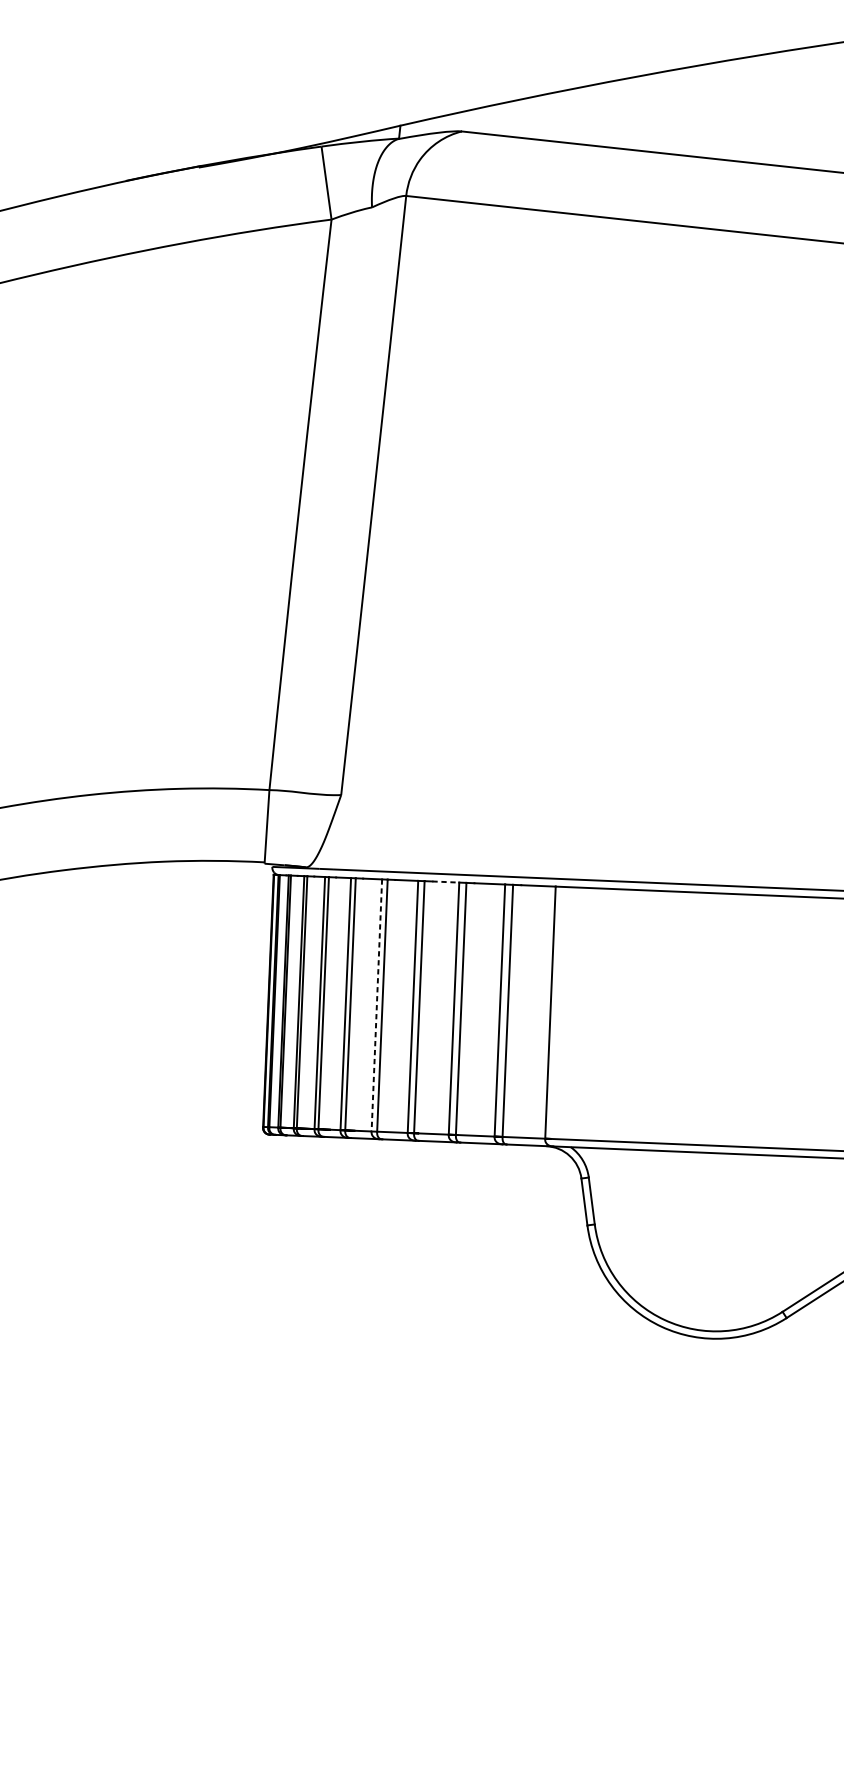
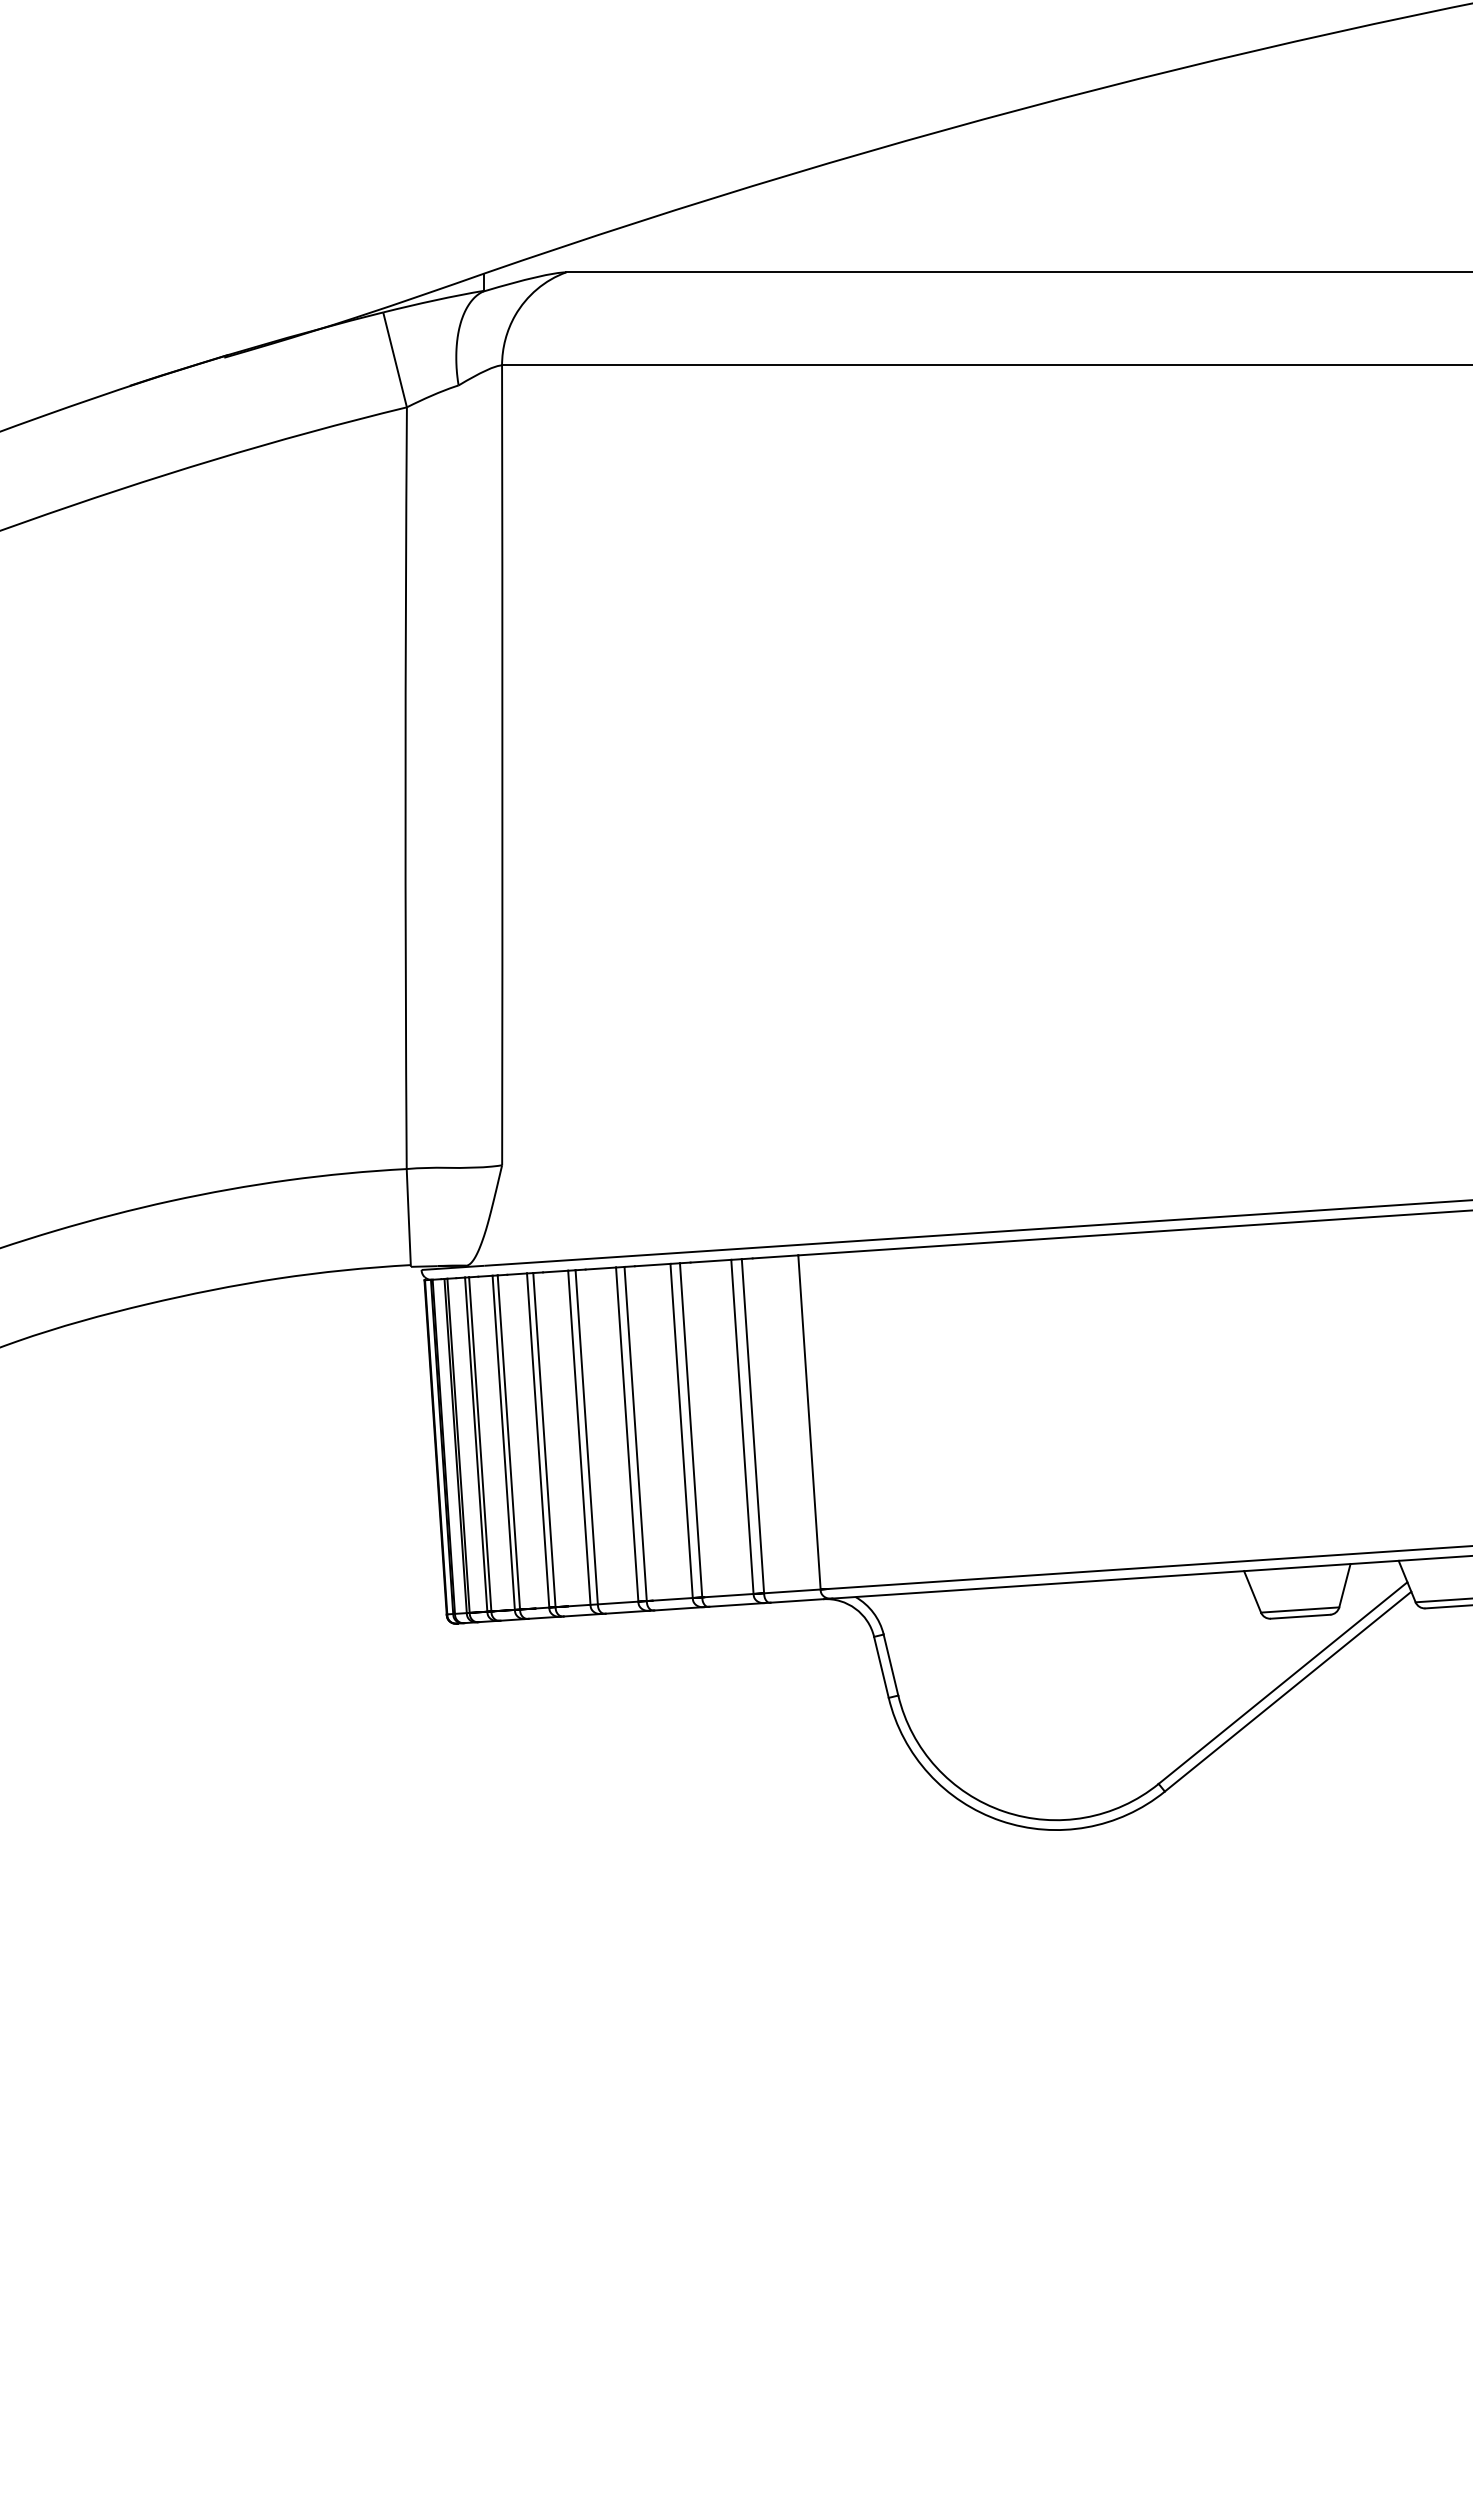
line: (445, 882) -> (652, 1265), dashed -> solid
line: (376, 1005) -> (579, 1438), dashed -> solid

